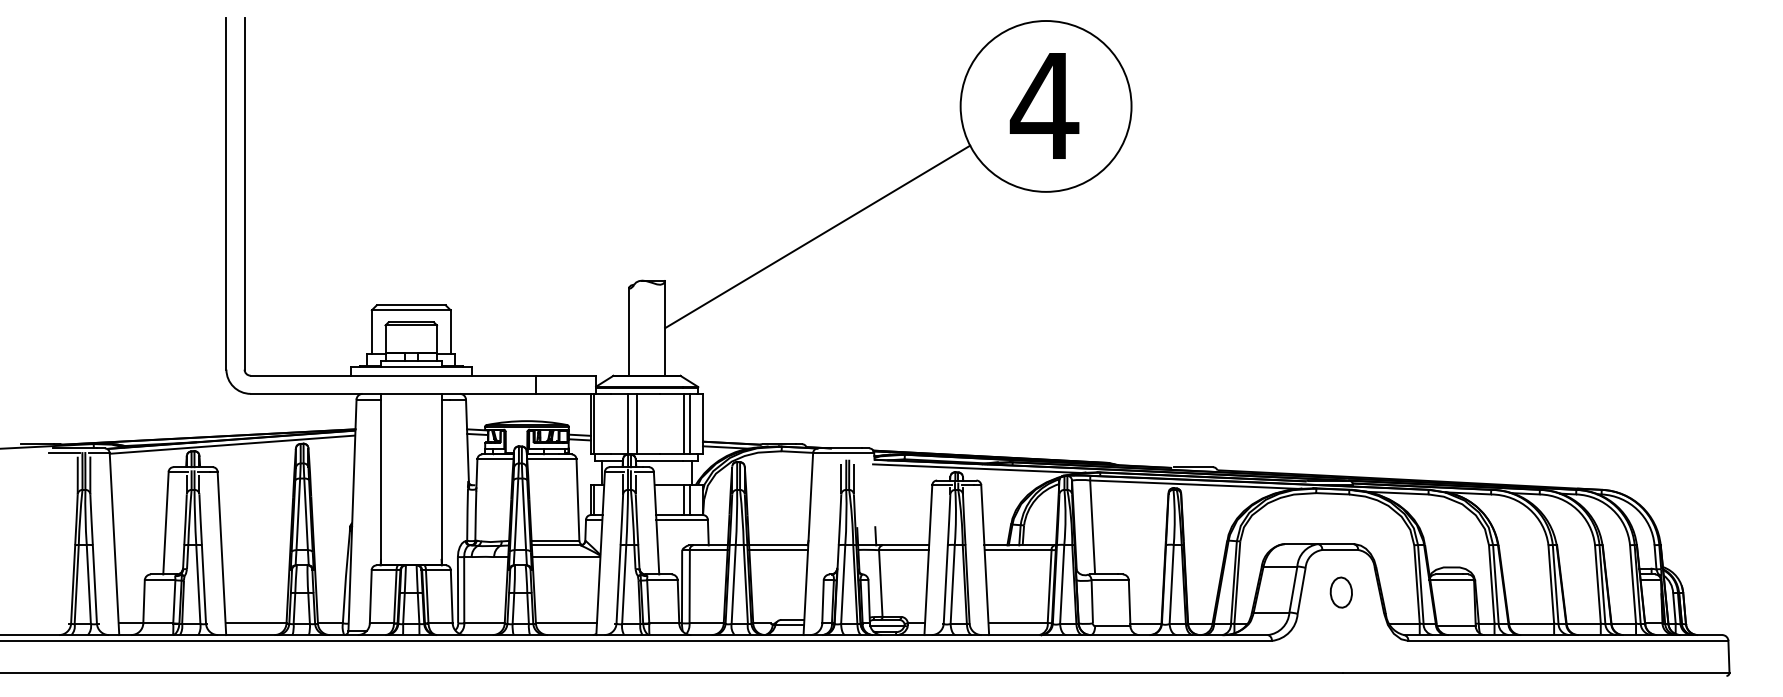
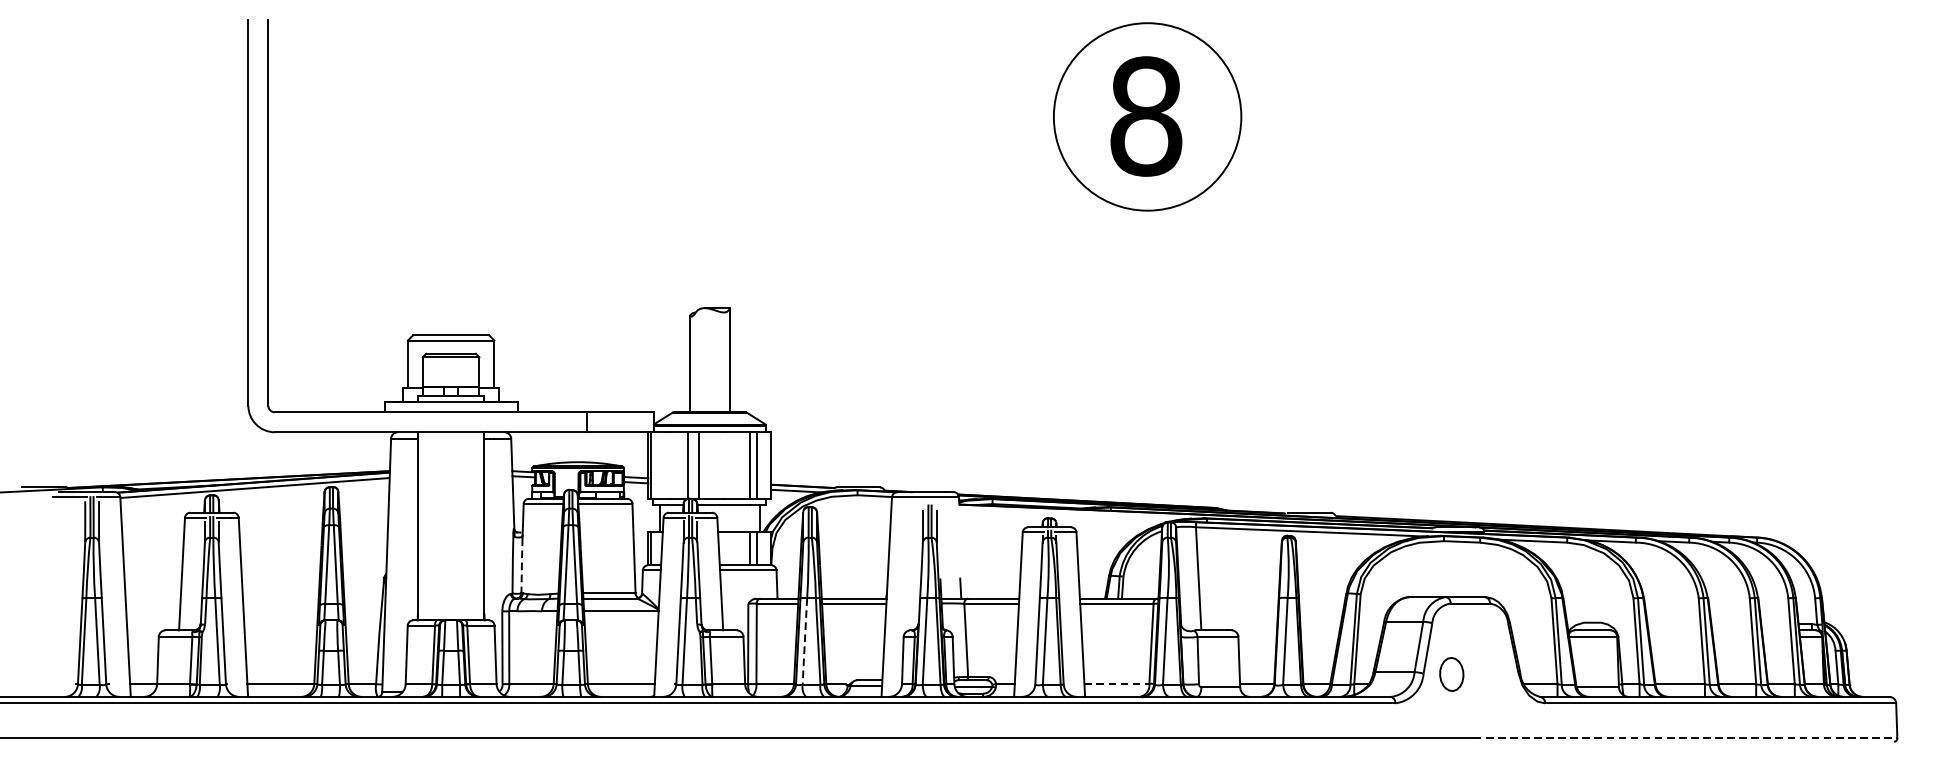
text: (1044, 105) -> (1145, 115), 4 -> 8
line: (817, 236) -> (896, 259), removed
line: (977, 468) -> (1072, 514), removed
line: (475, 515) -> (521, 565), solid -> dashed
line: (733, 584) -> (804, 641), solid -> dashed
part: (1340, 592) -> (1450, 674), moved
line: (1018, 622) -> (1117, 683), solid -> dashed
line: (1536, 672) -> (1685, 737), solid -> dashed

